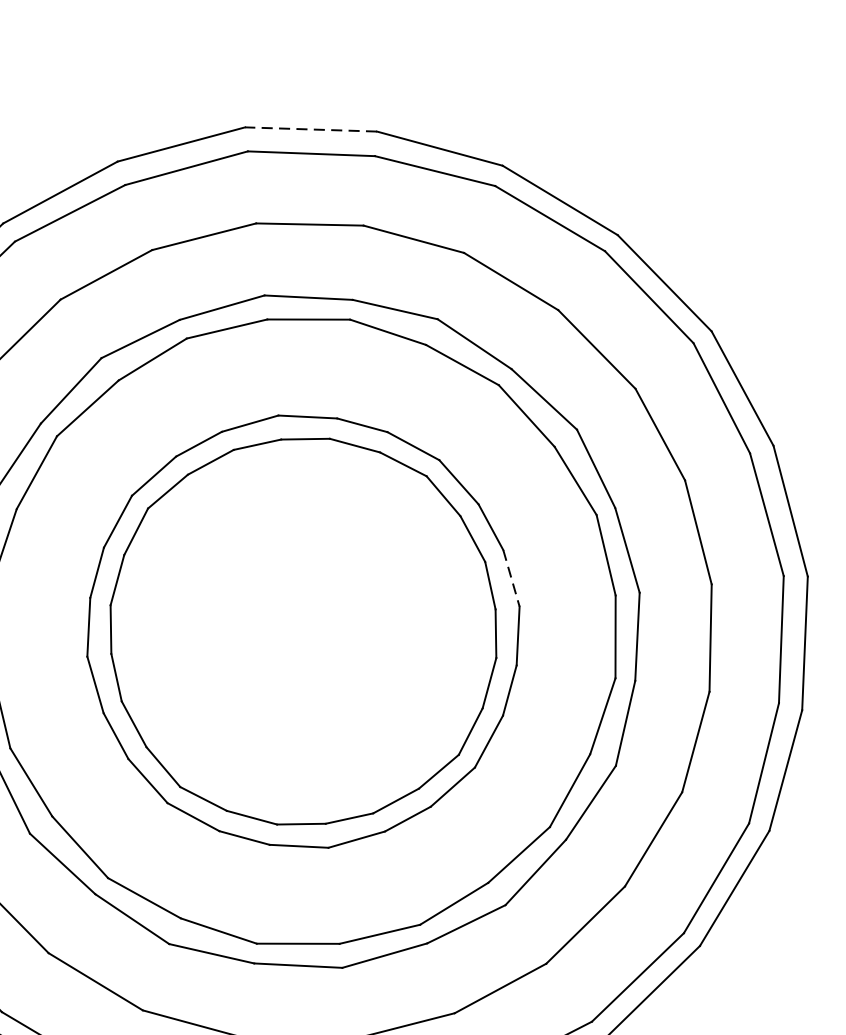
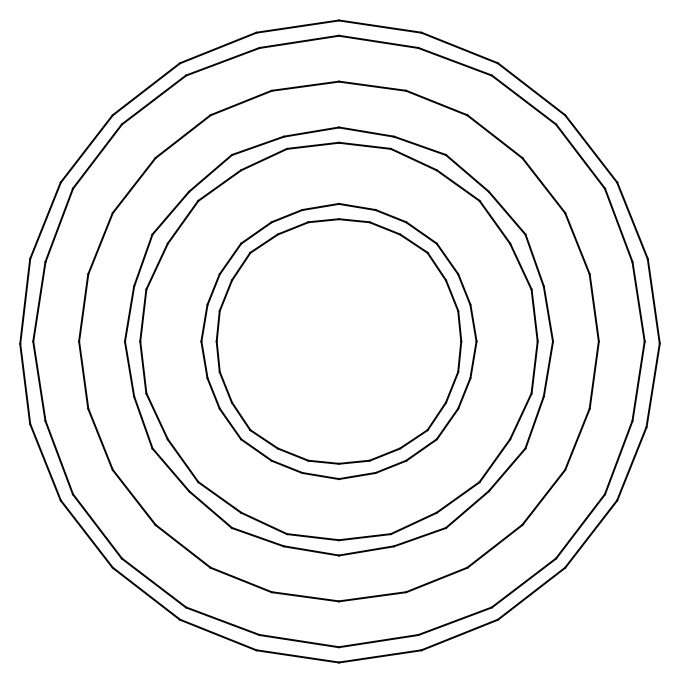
line: (311, 129) -> (380, 26), dashed -> solid
line: (511, 578) -> (473, 323), dashed -> solid

